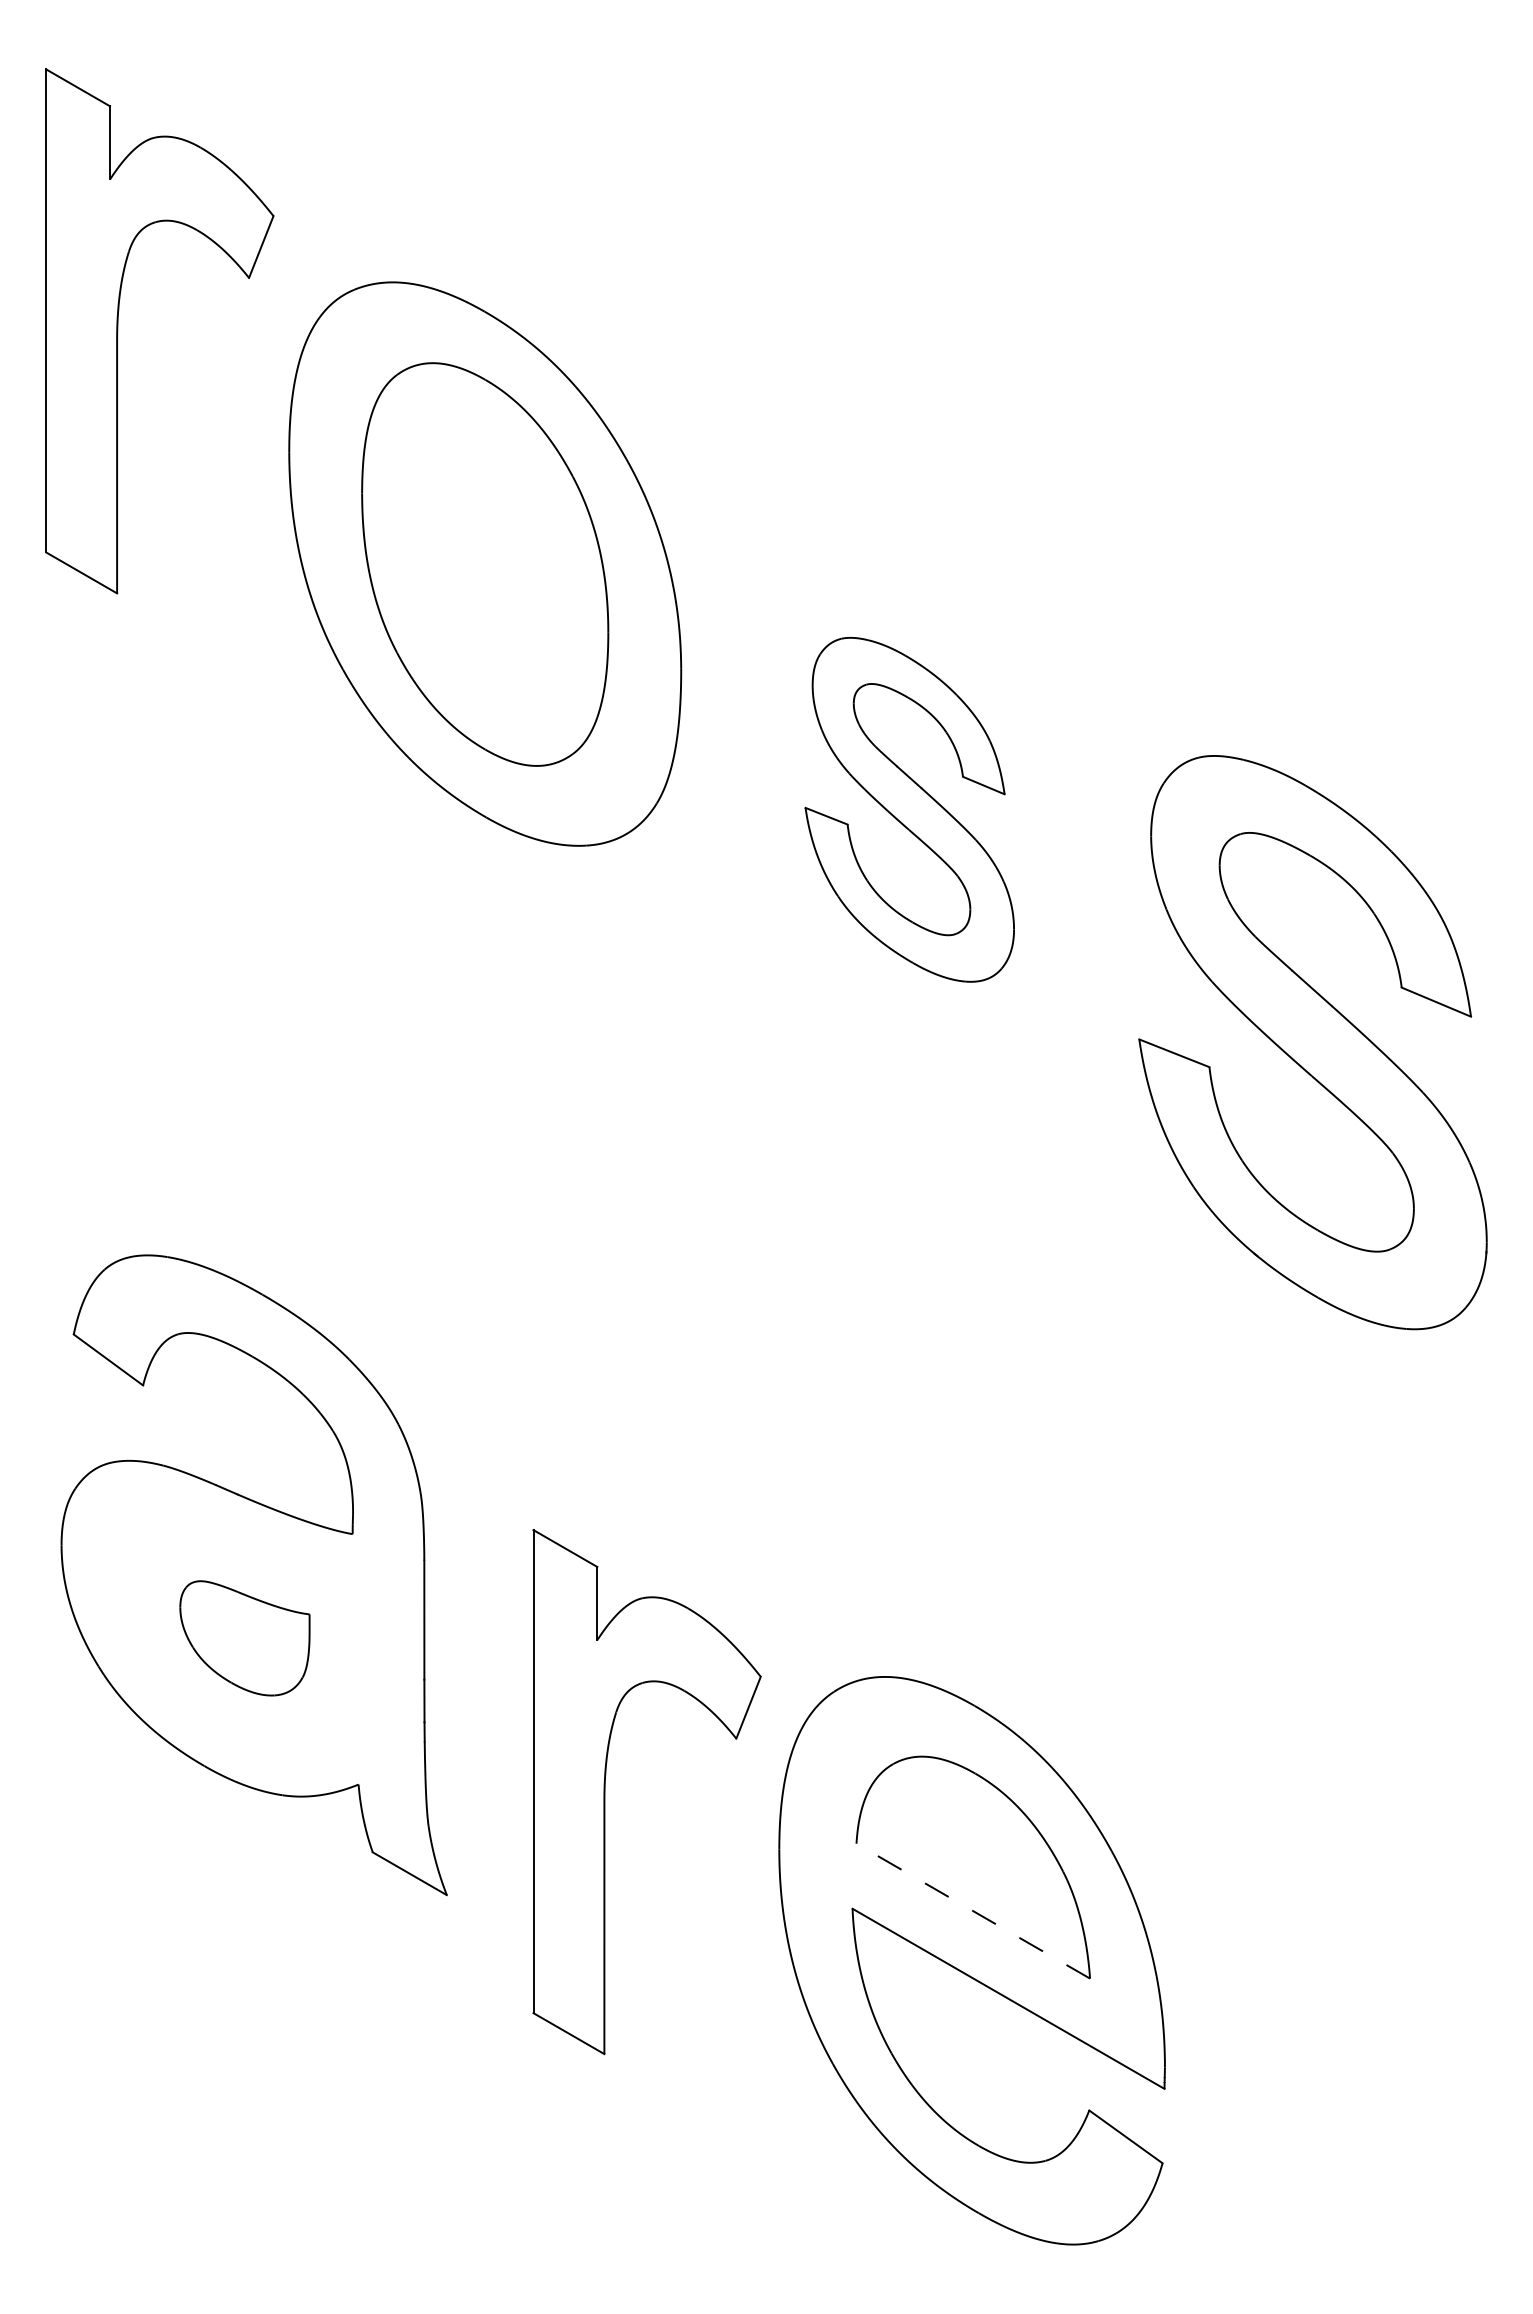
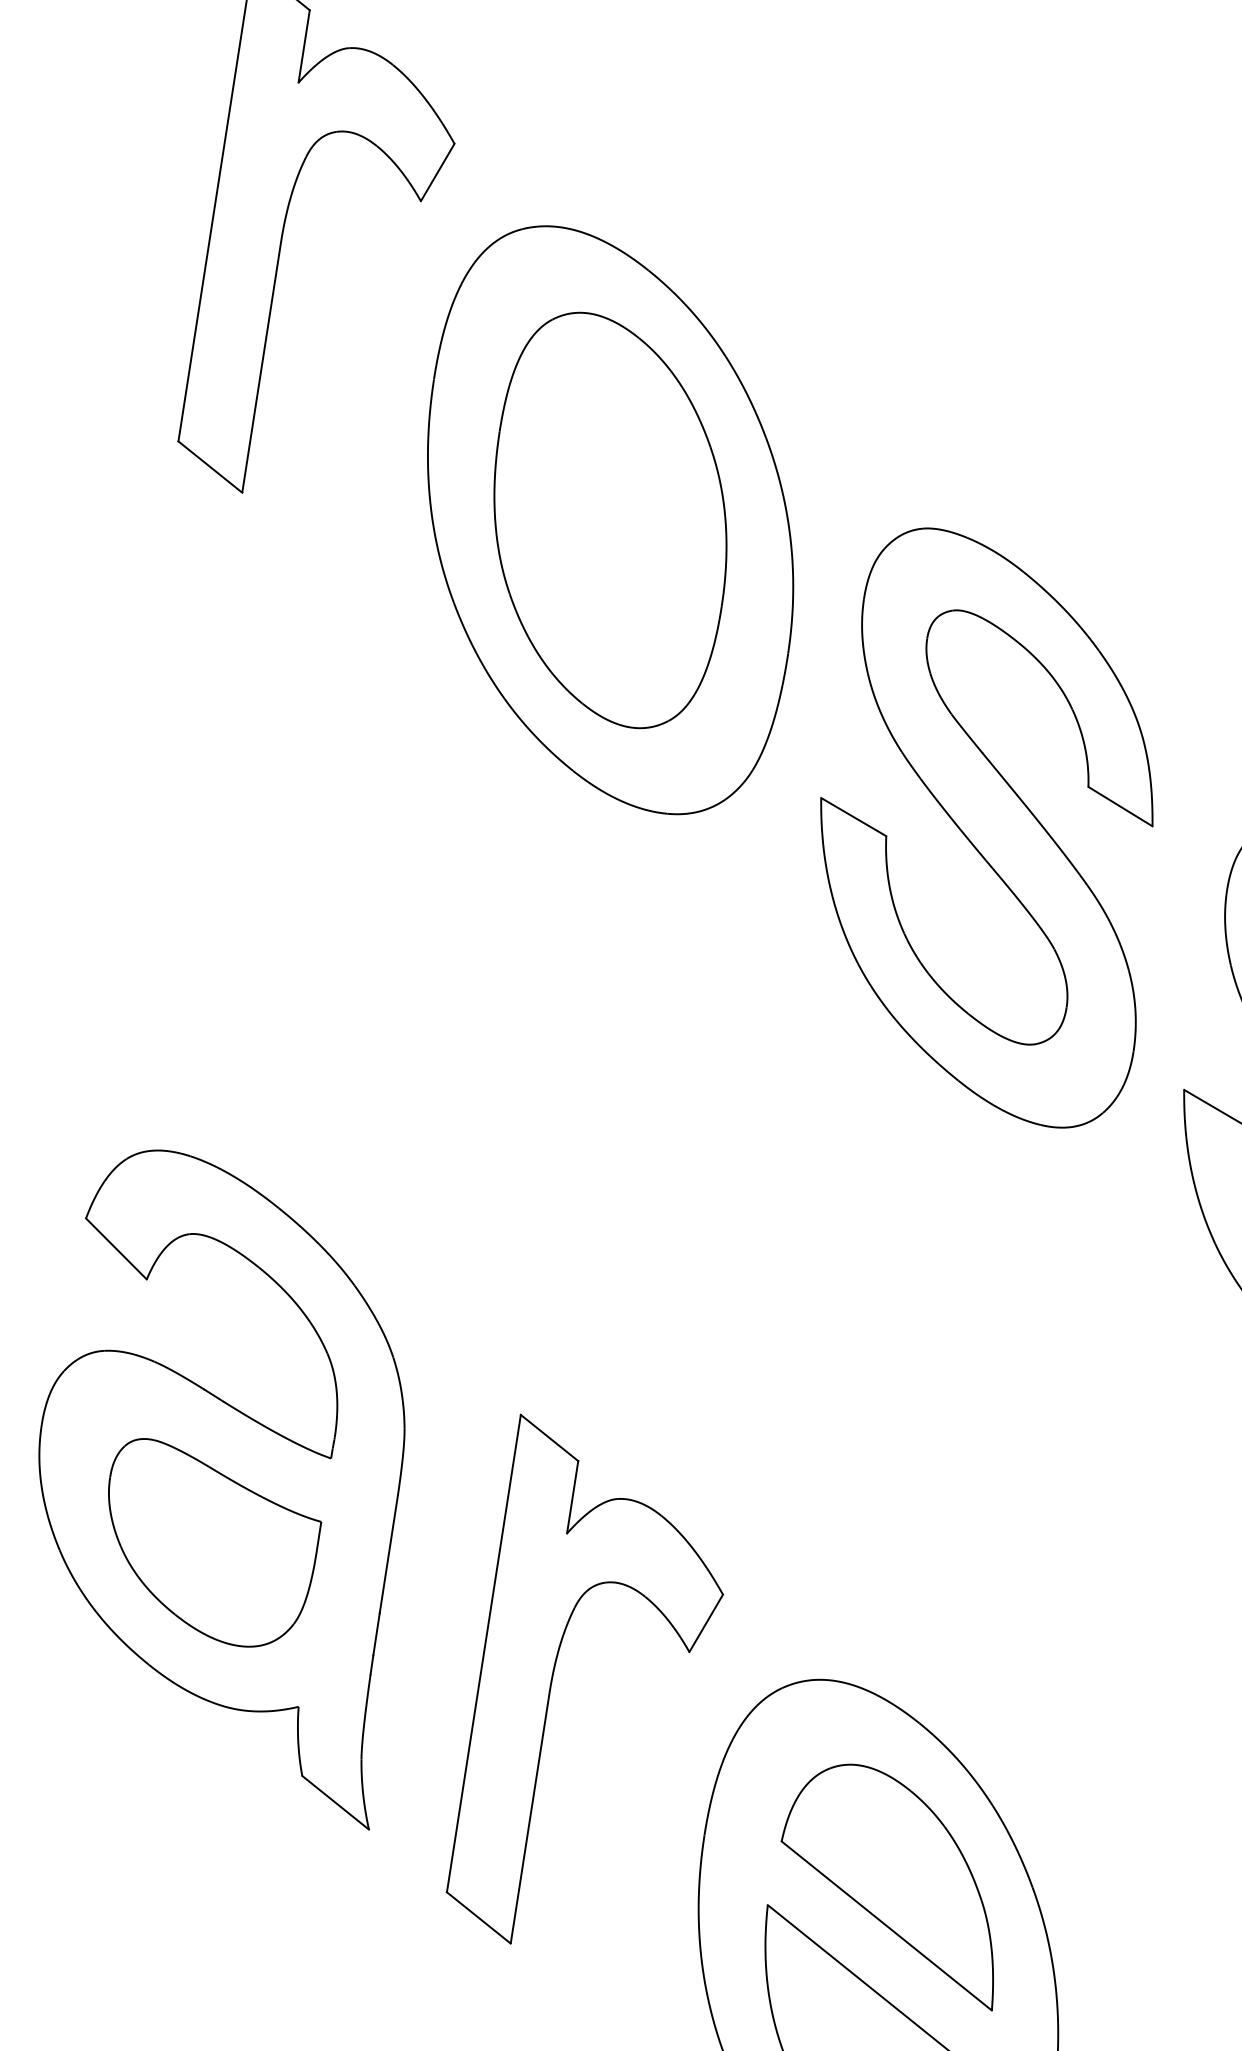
part: (909, 809) -> (992, 827), size x1.67
part: (244, 1638) -> (208, 1545), size x1.67
part: (605, 1792) -> (551, 1685), moved
line: (973, 1911) -> (886, 1926), dashed -> solid

